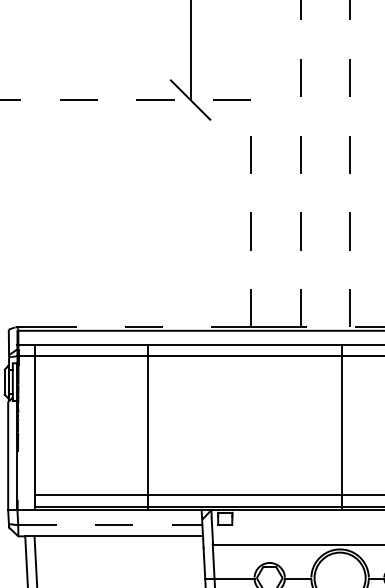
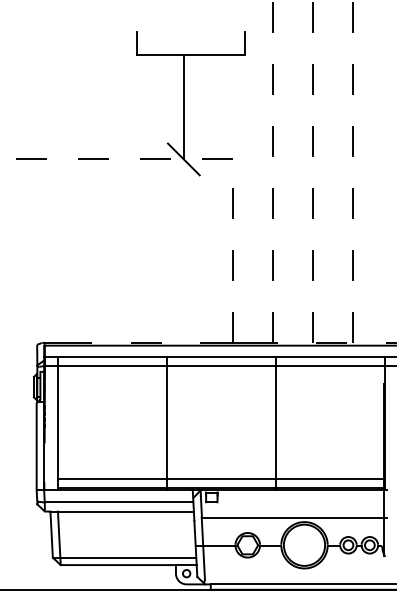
line: (148, 427) -> (167, 423), moved
line: (342, 427) -> (276, 423), moved
line: (110, 525) -> (119, 502), dashed -> solid

